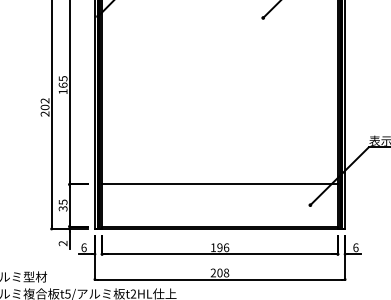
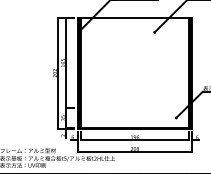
line: (218, 184) -> (134, 108), removed

